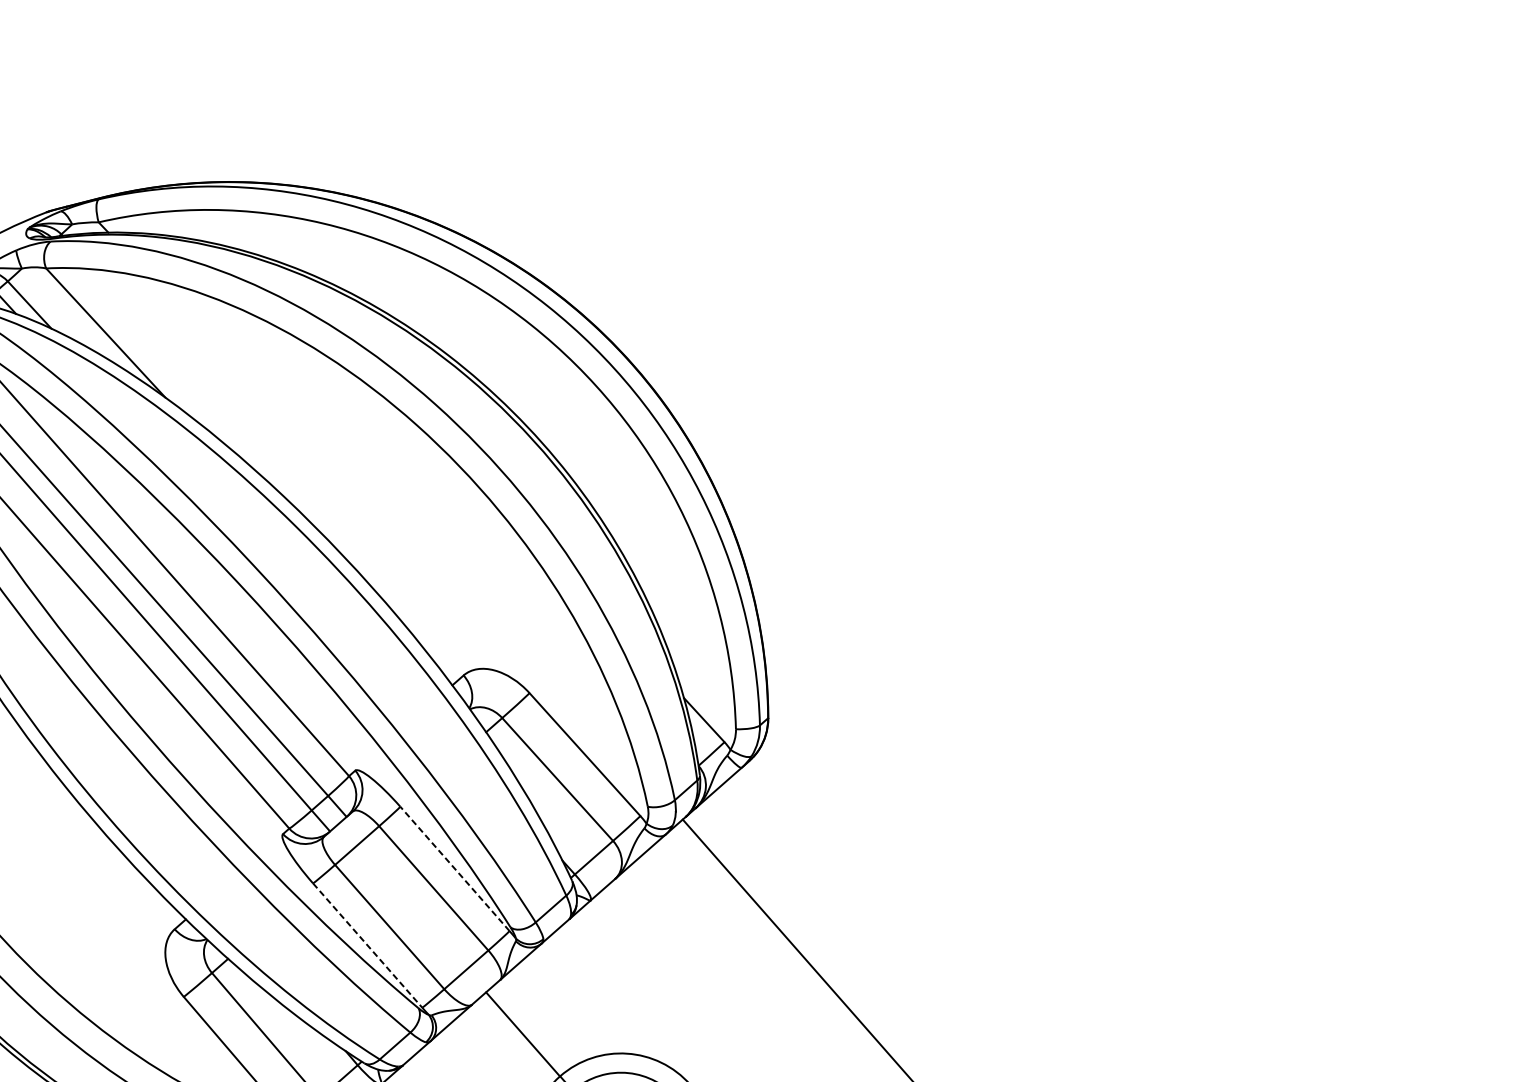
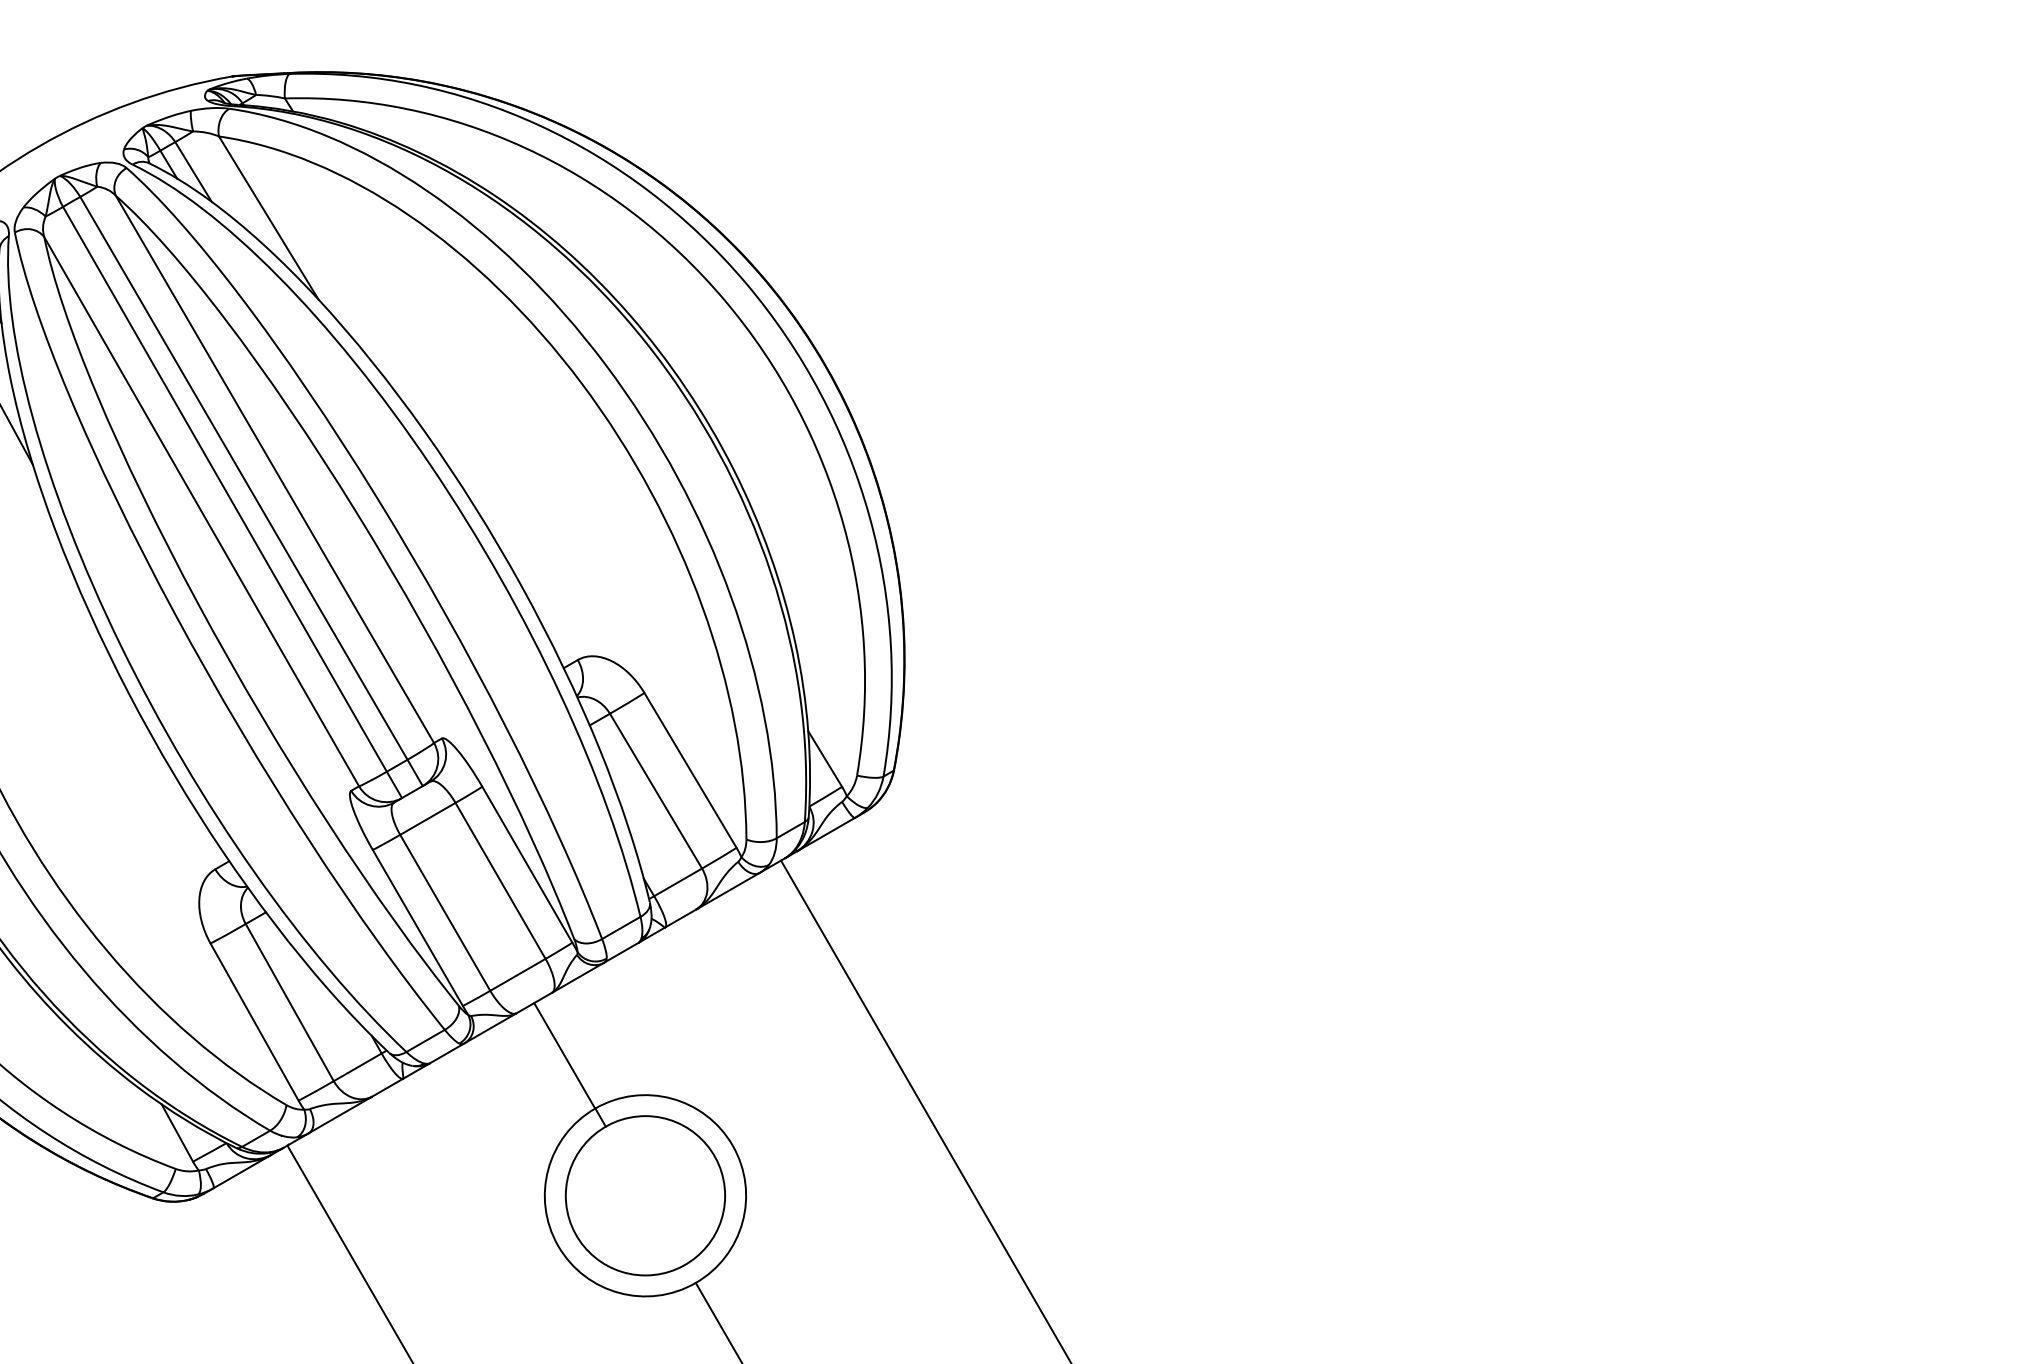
line: (455, 868) -> (527, 864), dashed -> solid
line: (368, 945) -> (418, 928), dashed -> solid

